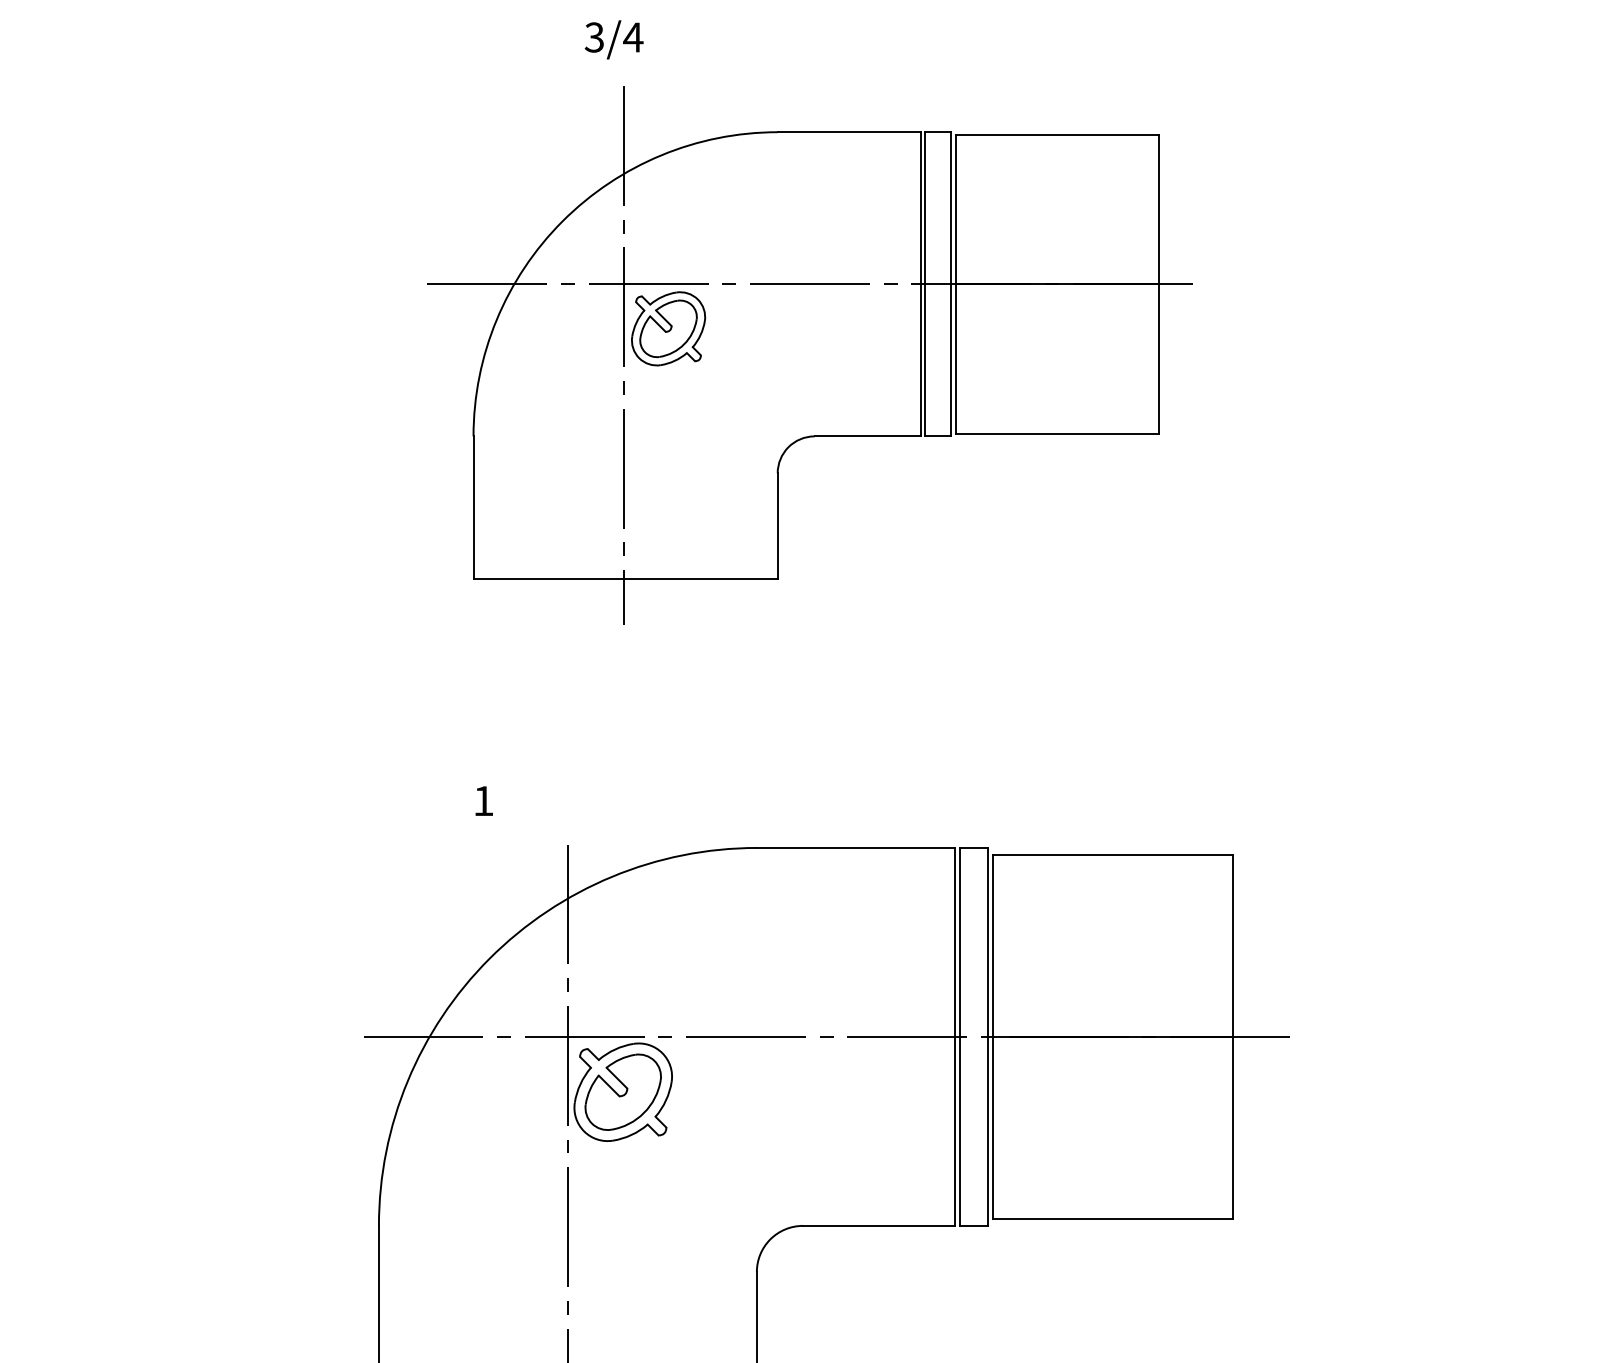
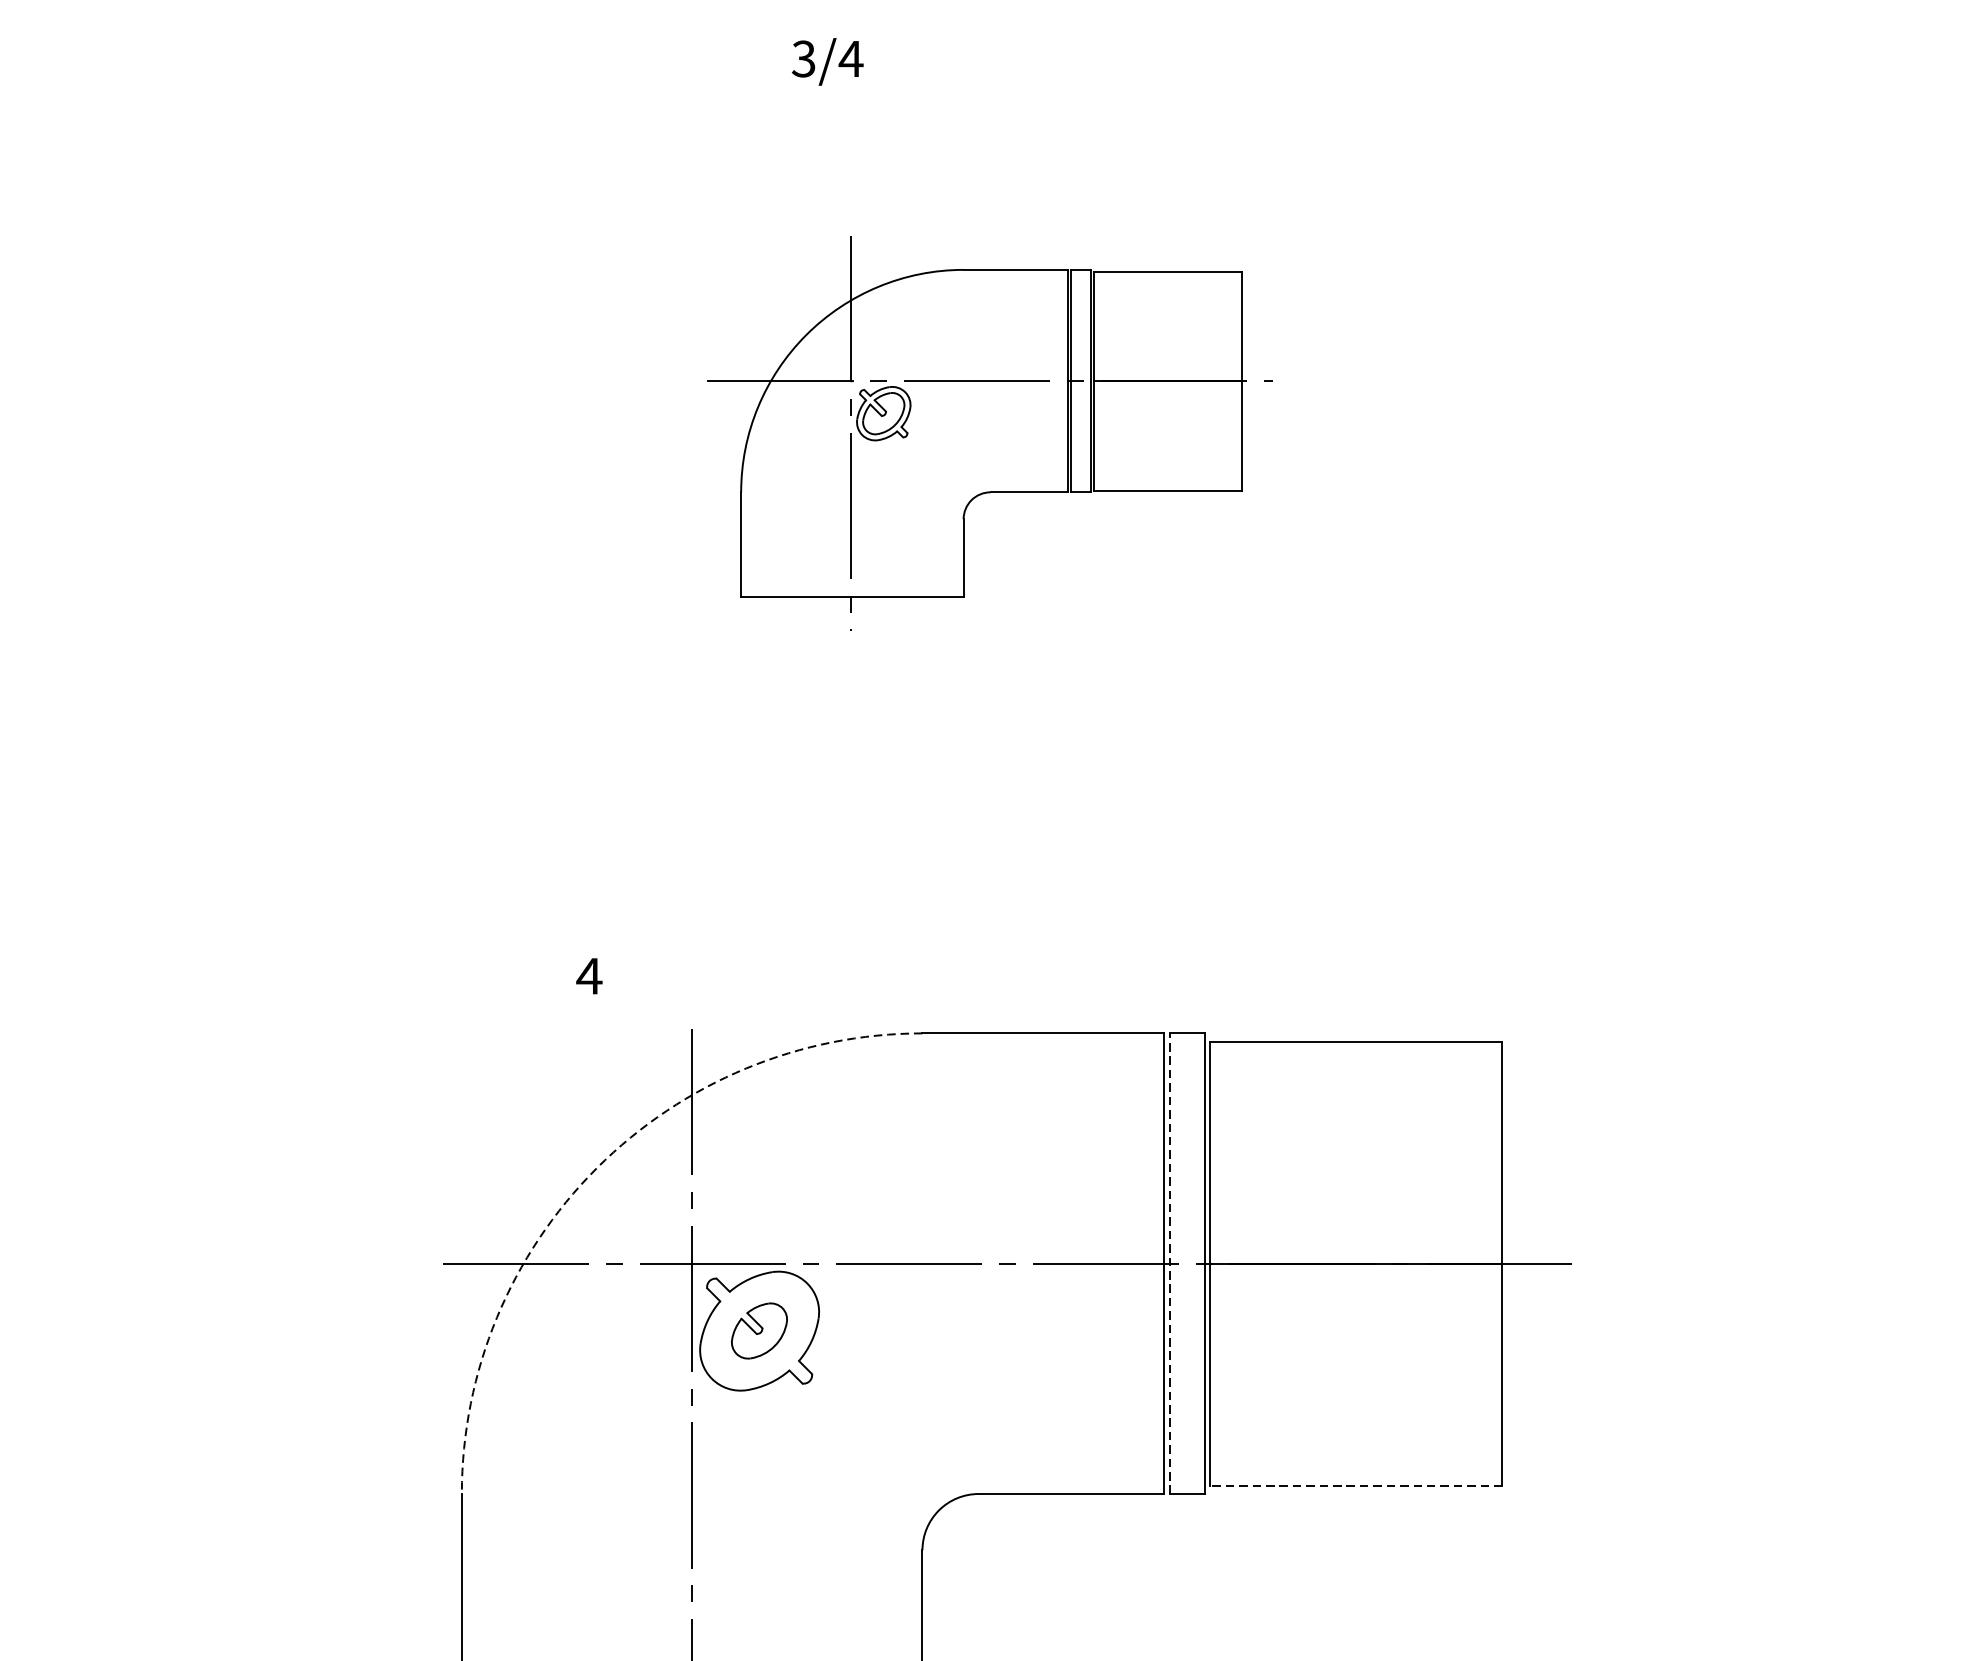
text: (613, 39) -> (826, 61), moved
part: (809, 355) -> (986, 433), size x0.6
text: (483, 800) -> (589, 975), 1 -> 4
arc: (489, 958) -> (596, 1168), solid -> dashed
line: (959, 1036) -> (1169, 1263), solid -> dashed
part: (622, 1091) -> (758, 1330), size x0.6
line: (1112, 1218) -> (1355, 1484), solid -> dashed

